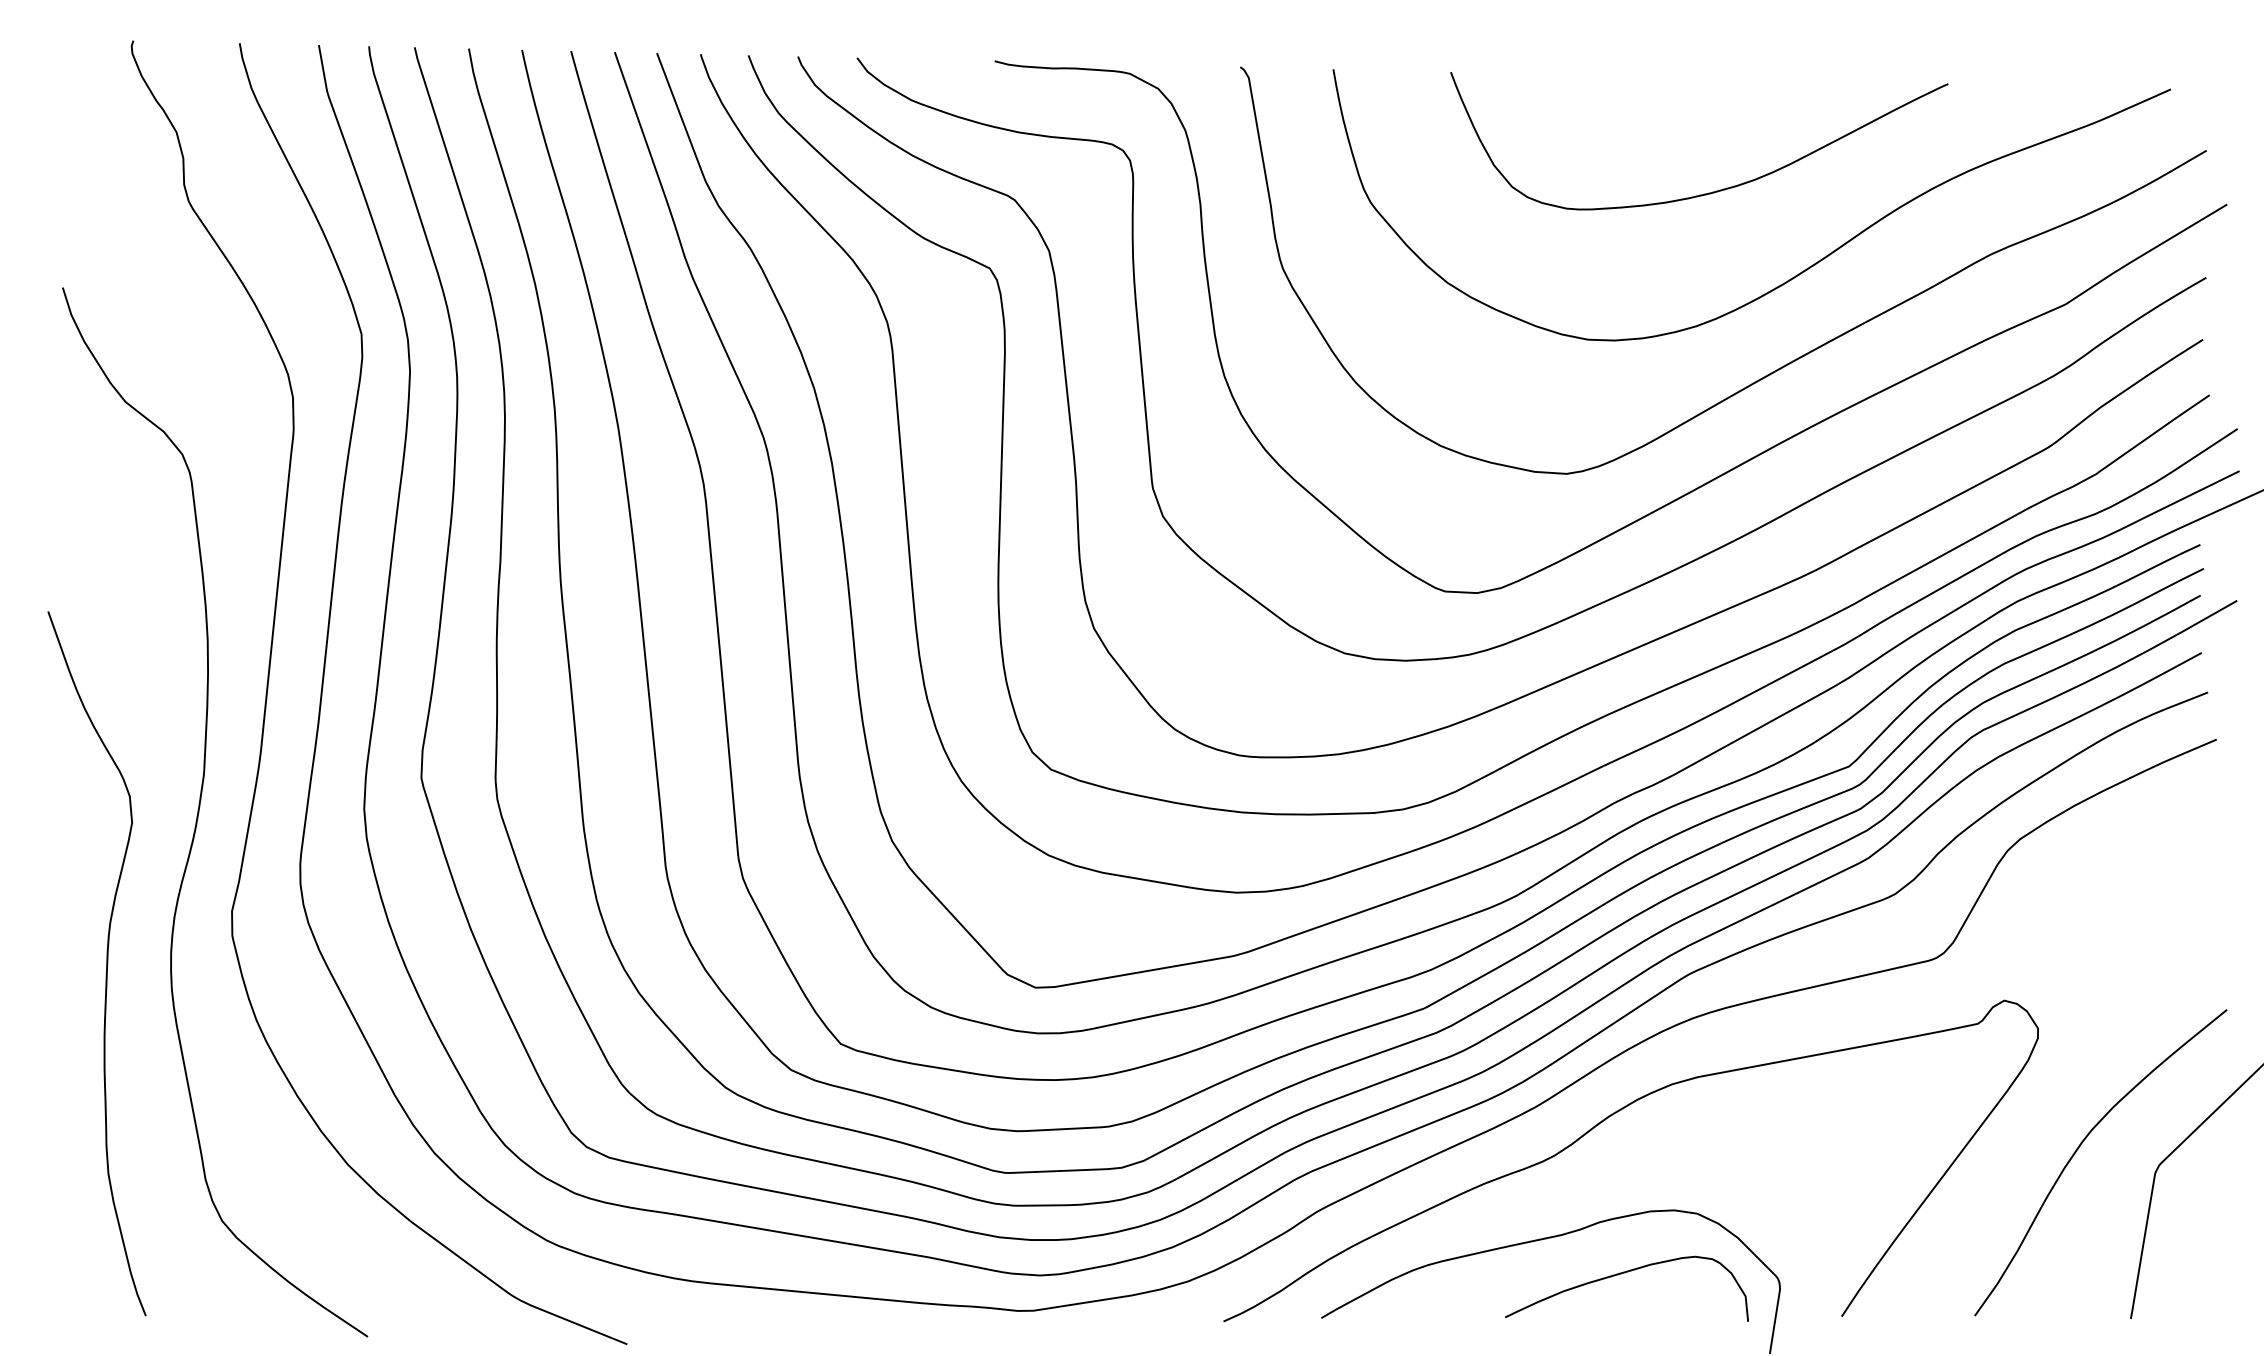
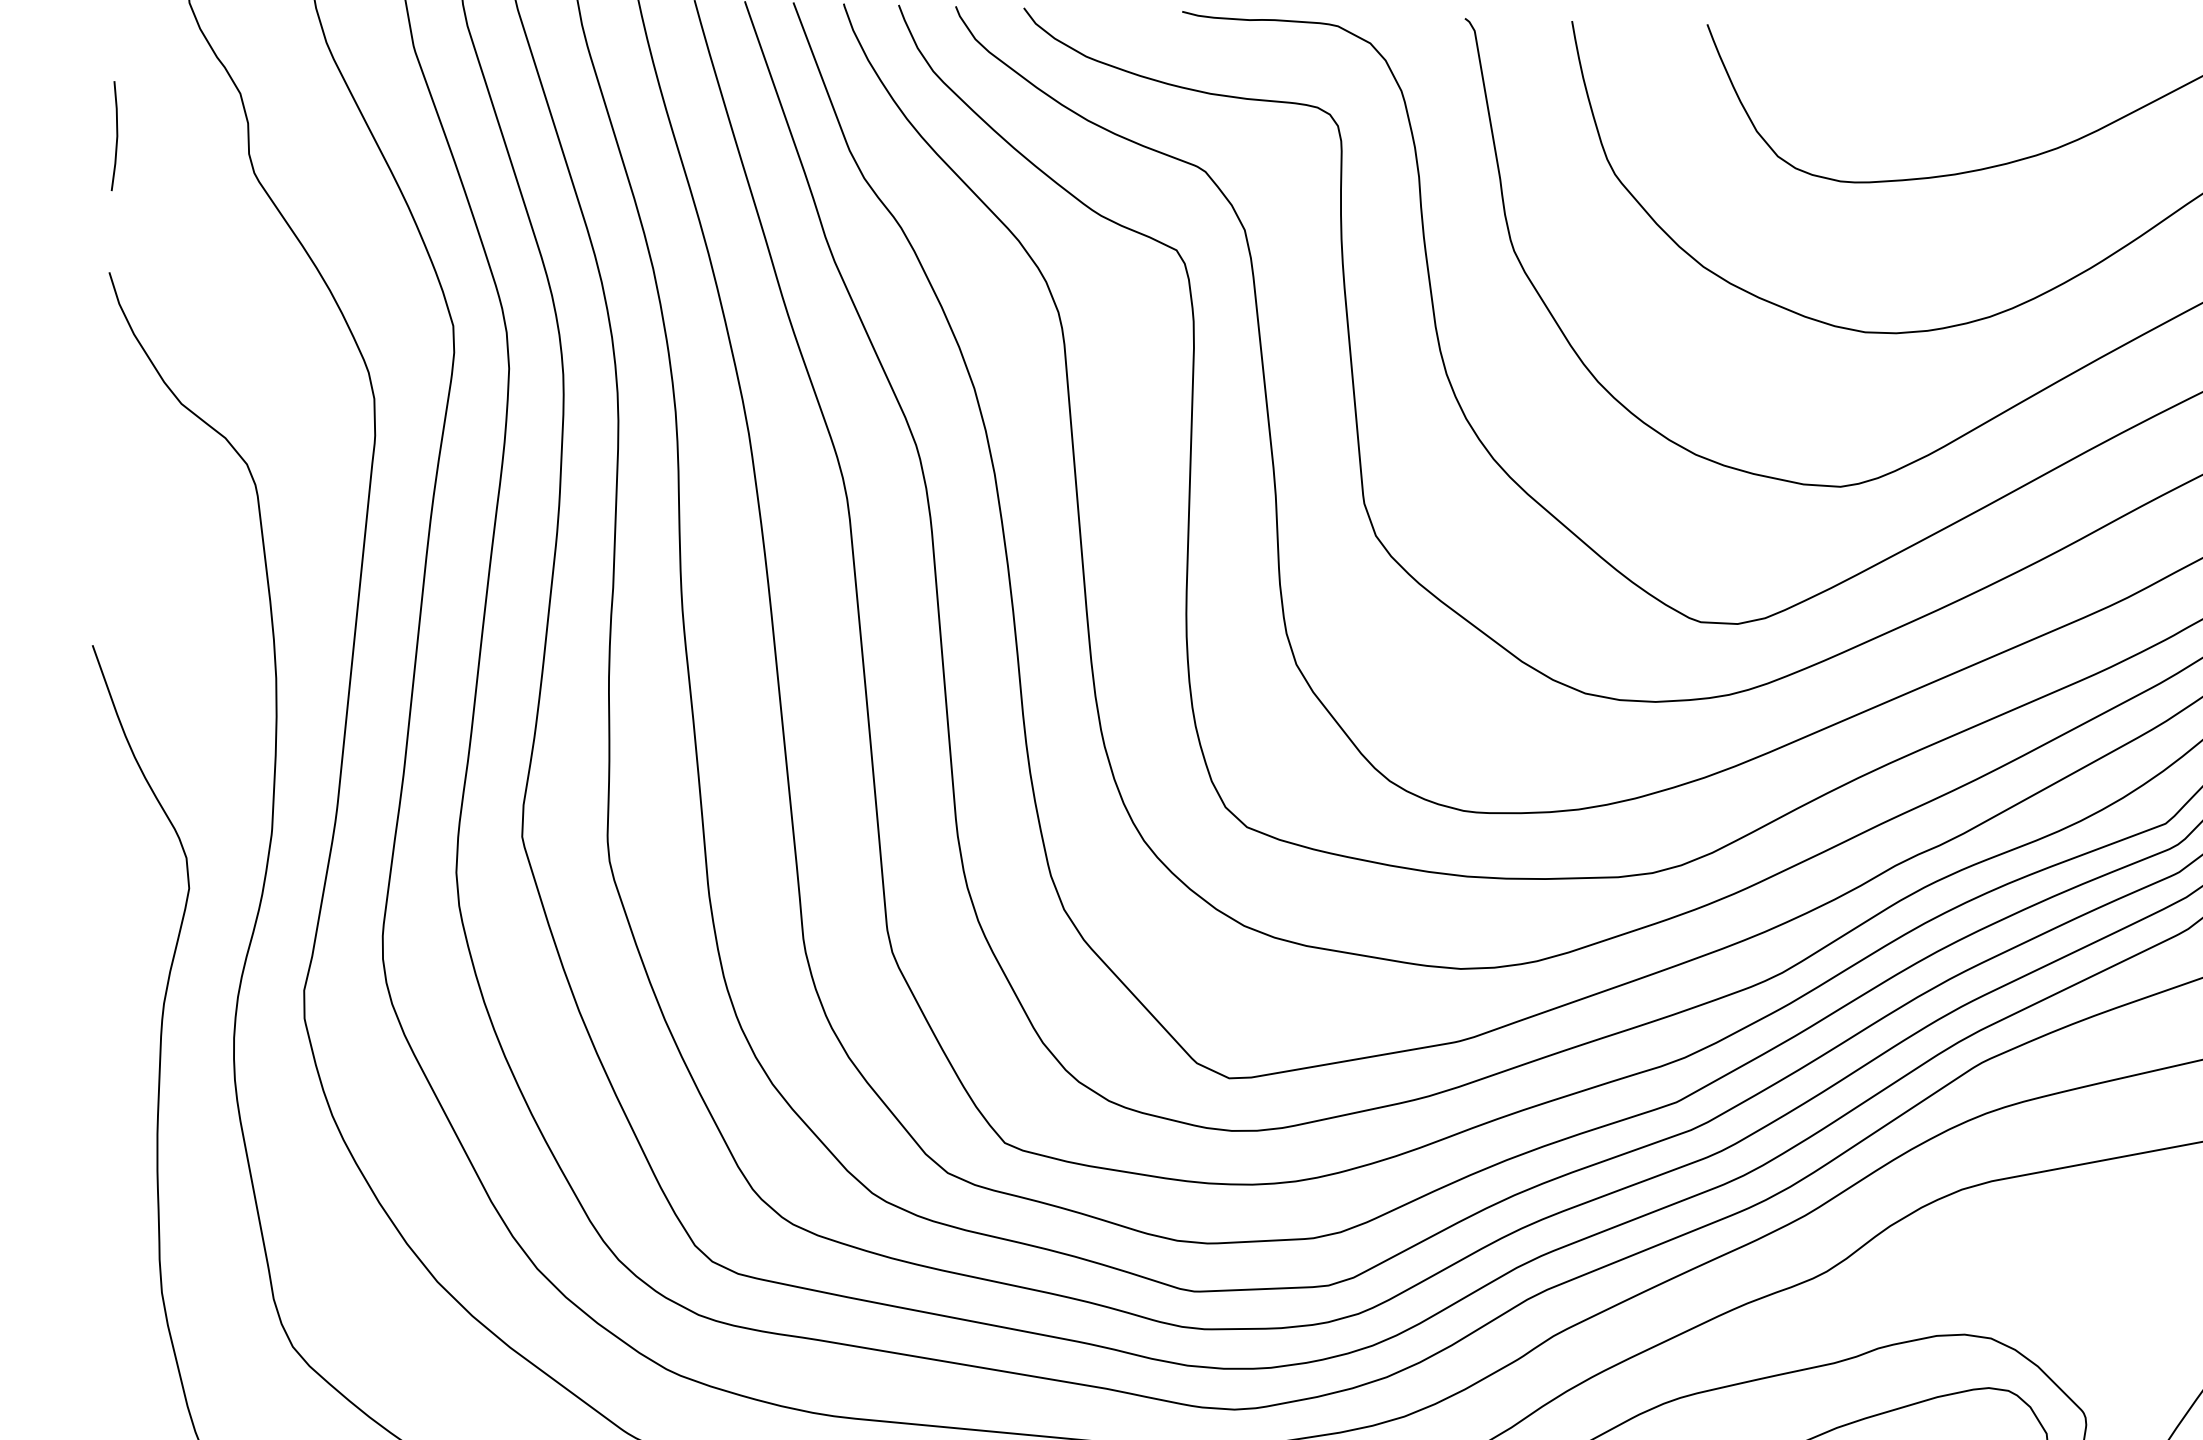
line: (68, 168) -> (115, 135), added

